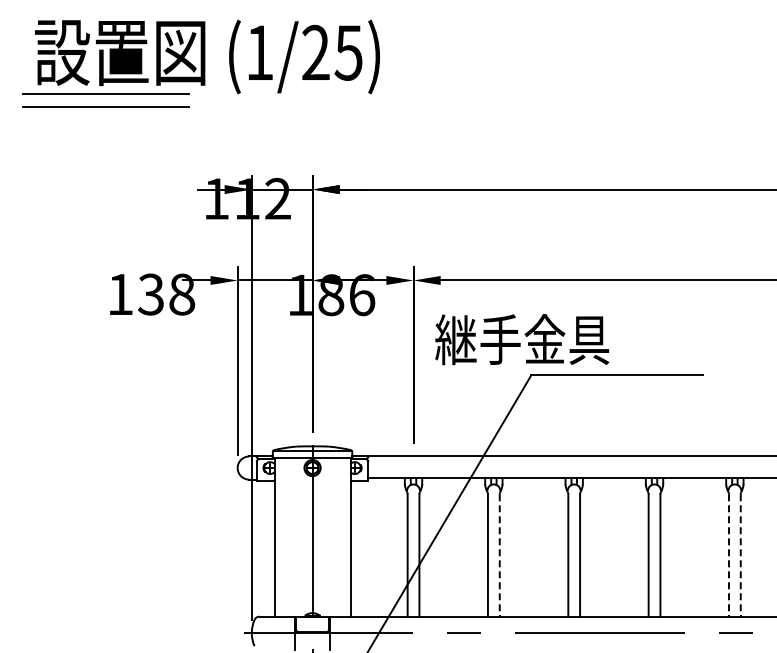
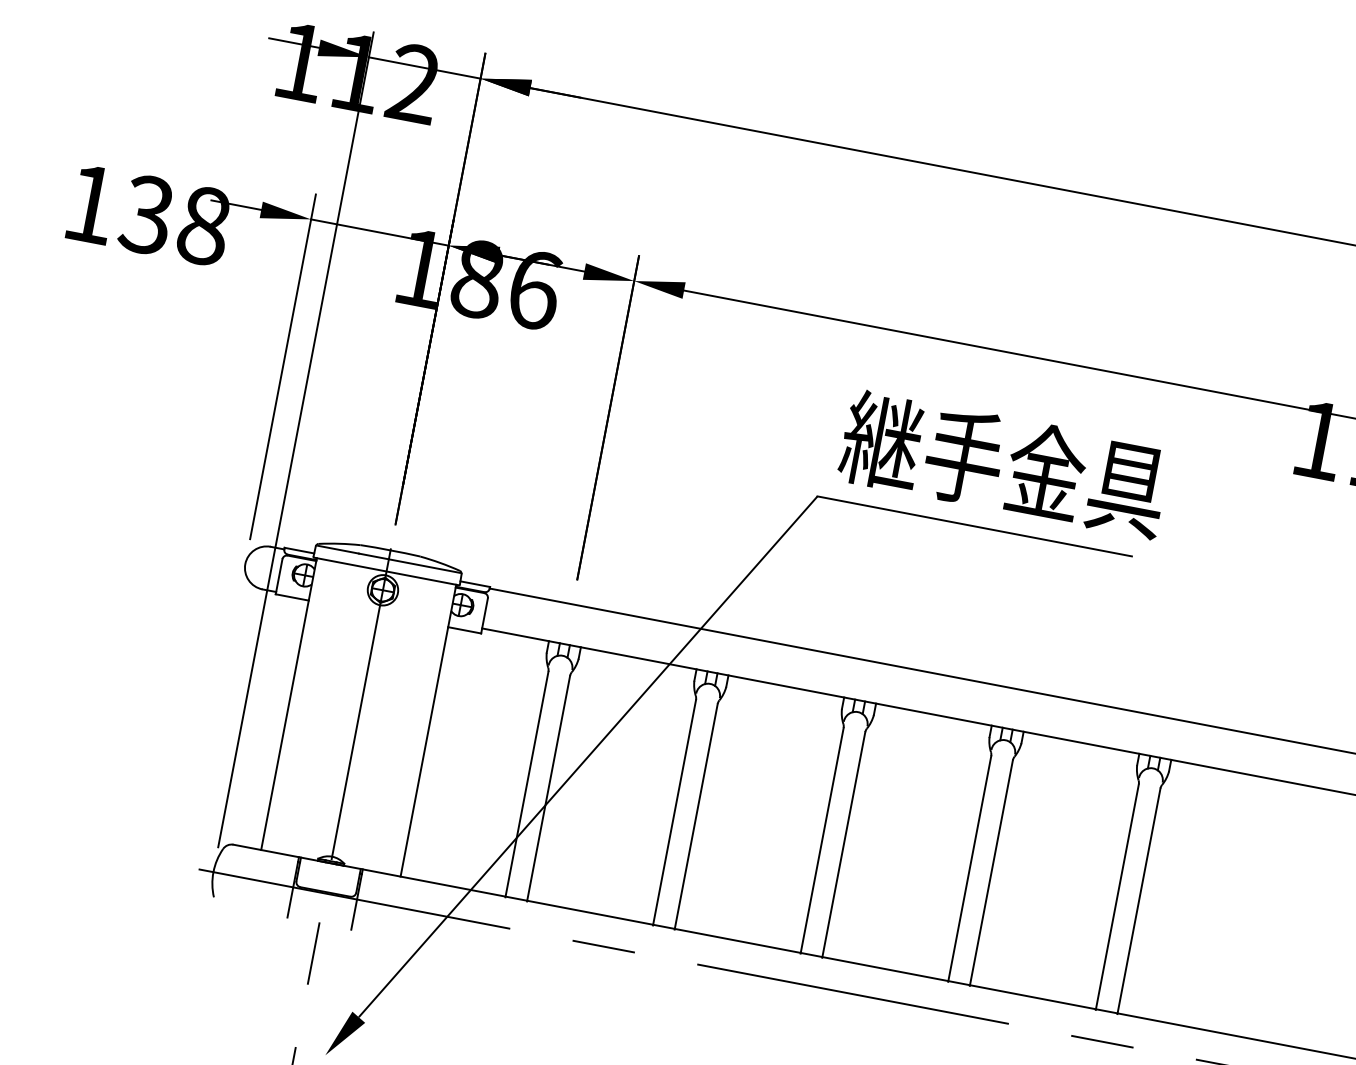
text: (522, 339) -> (1004, 464), moved
line: (499, 556) -> (695, 818), dashed -> solid
line: (728, 556) -> (1116, 898), dashed -> solid
line: (740, 556) -> (1138, 902), dashed -> solid

